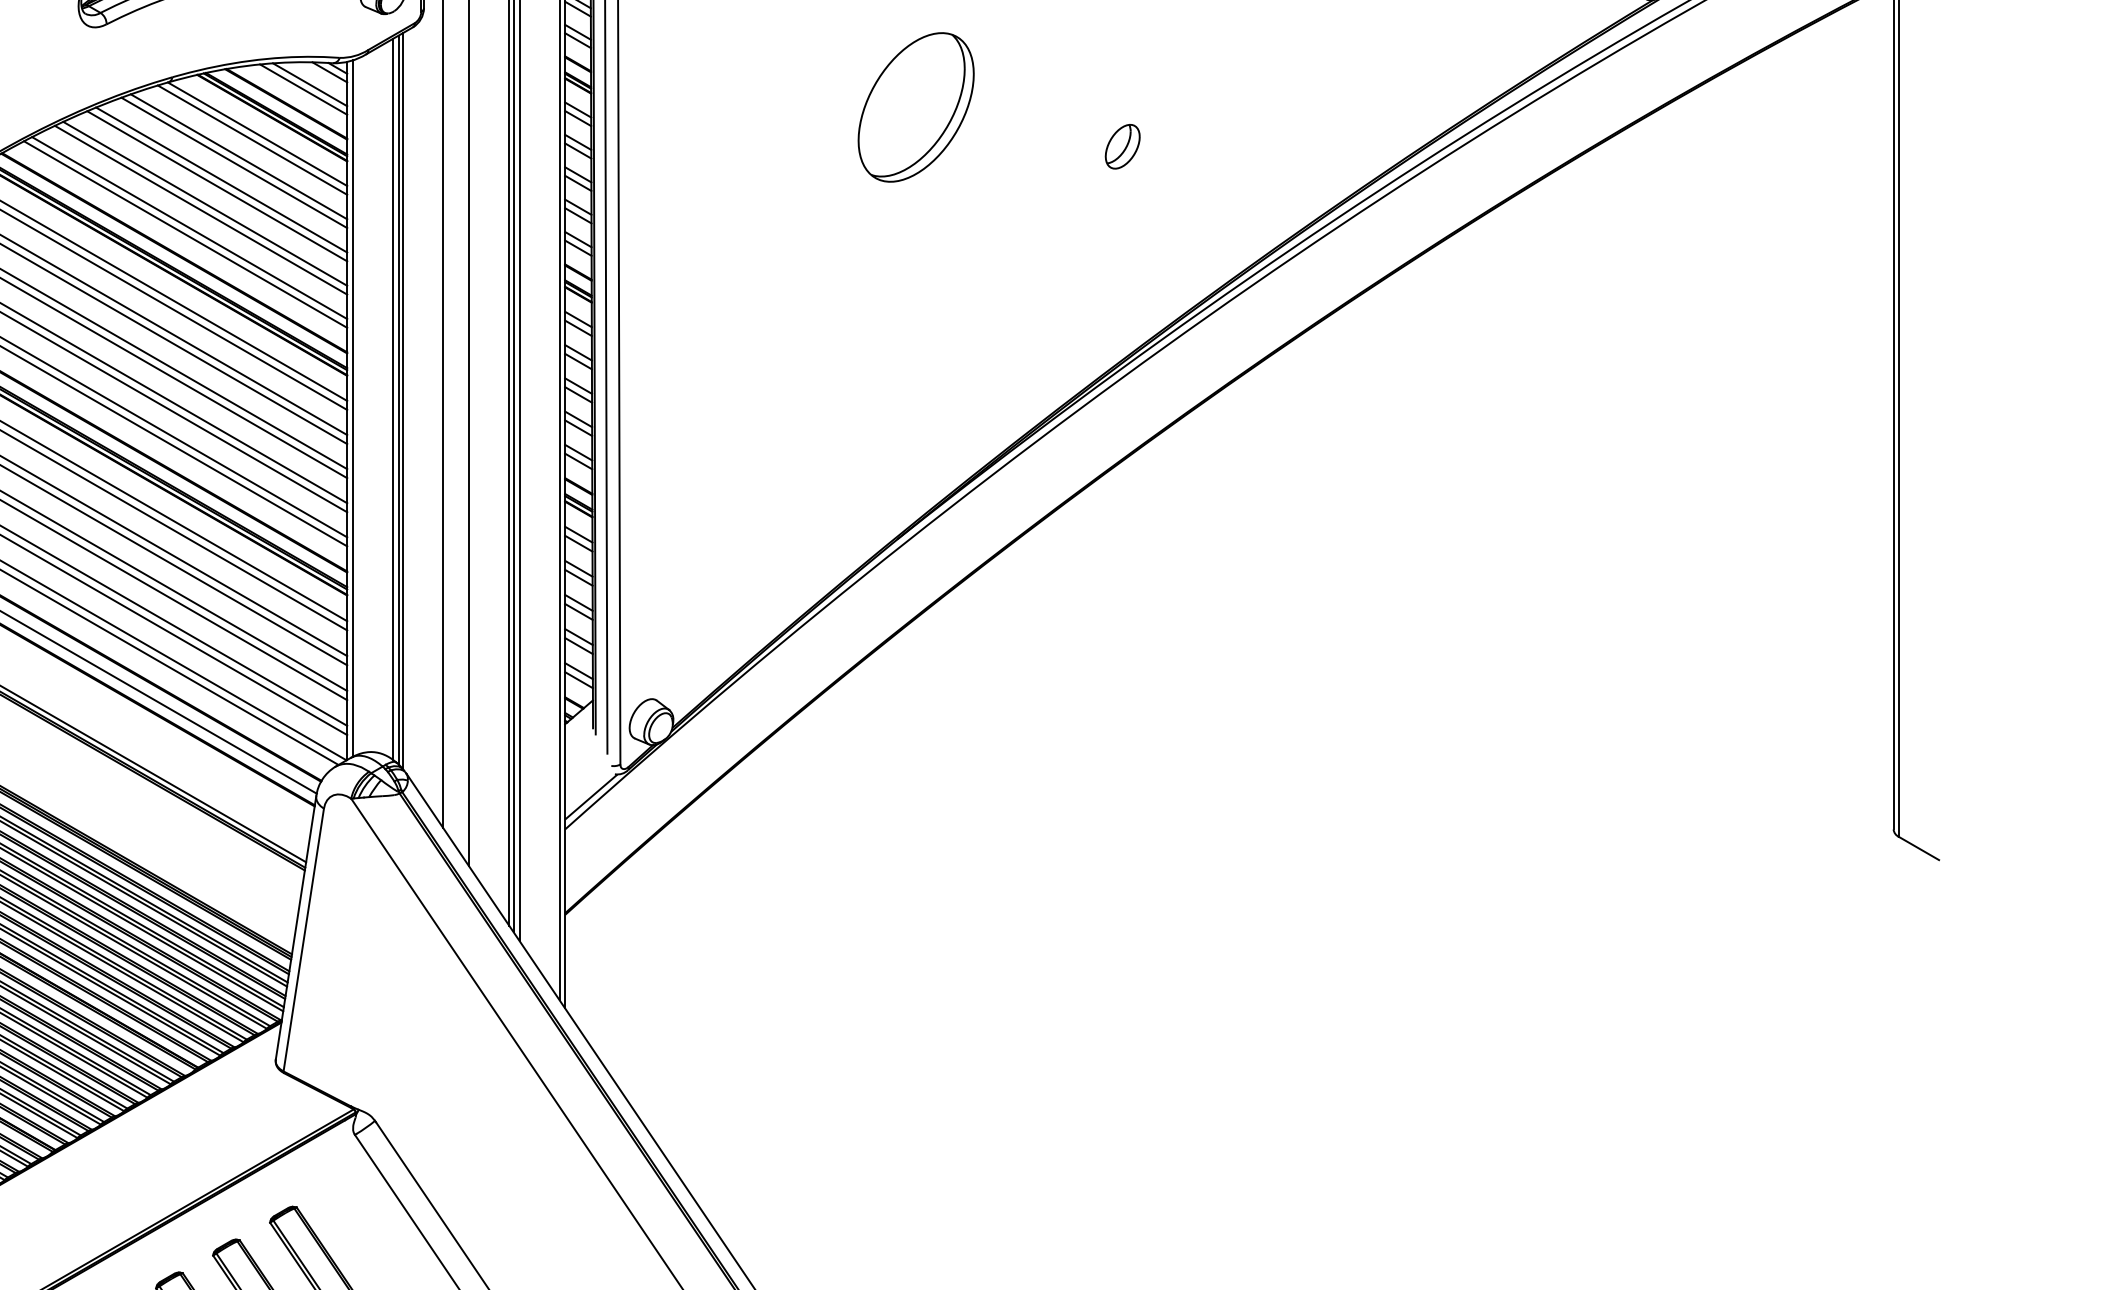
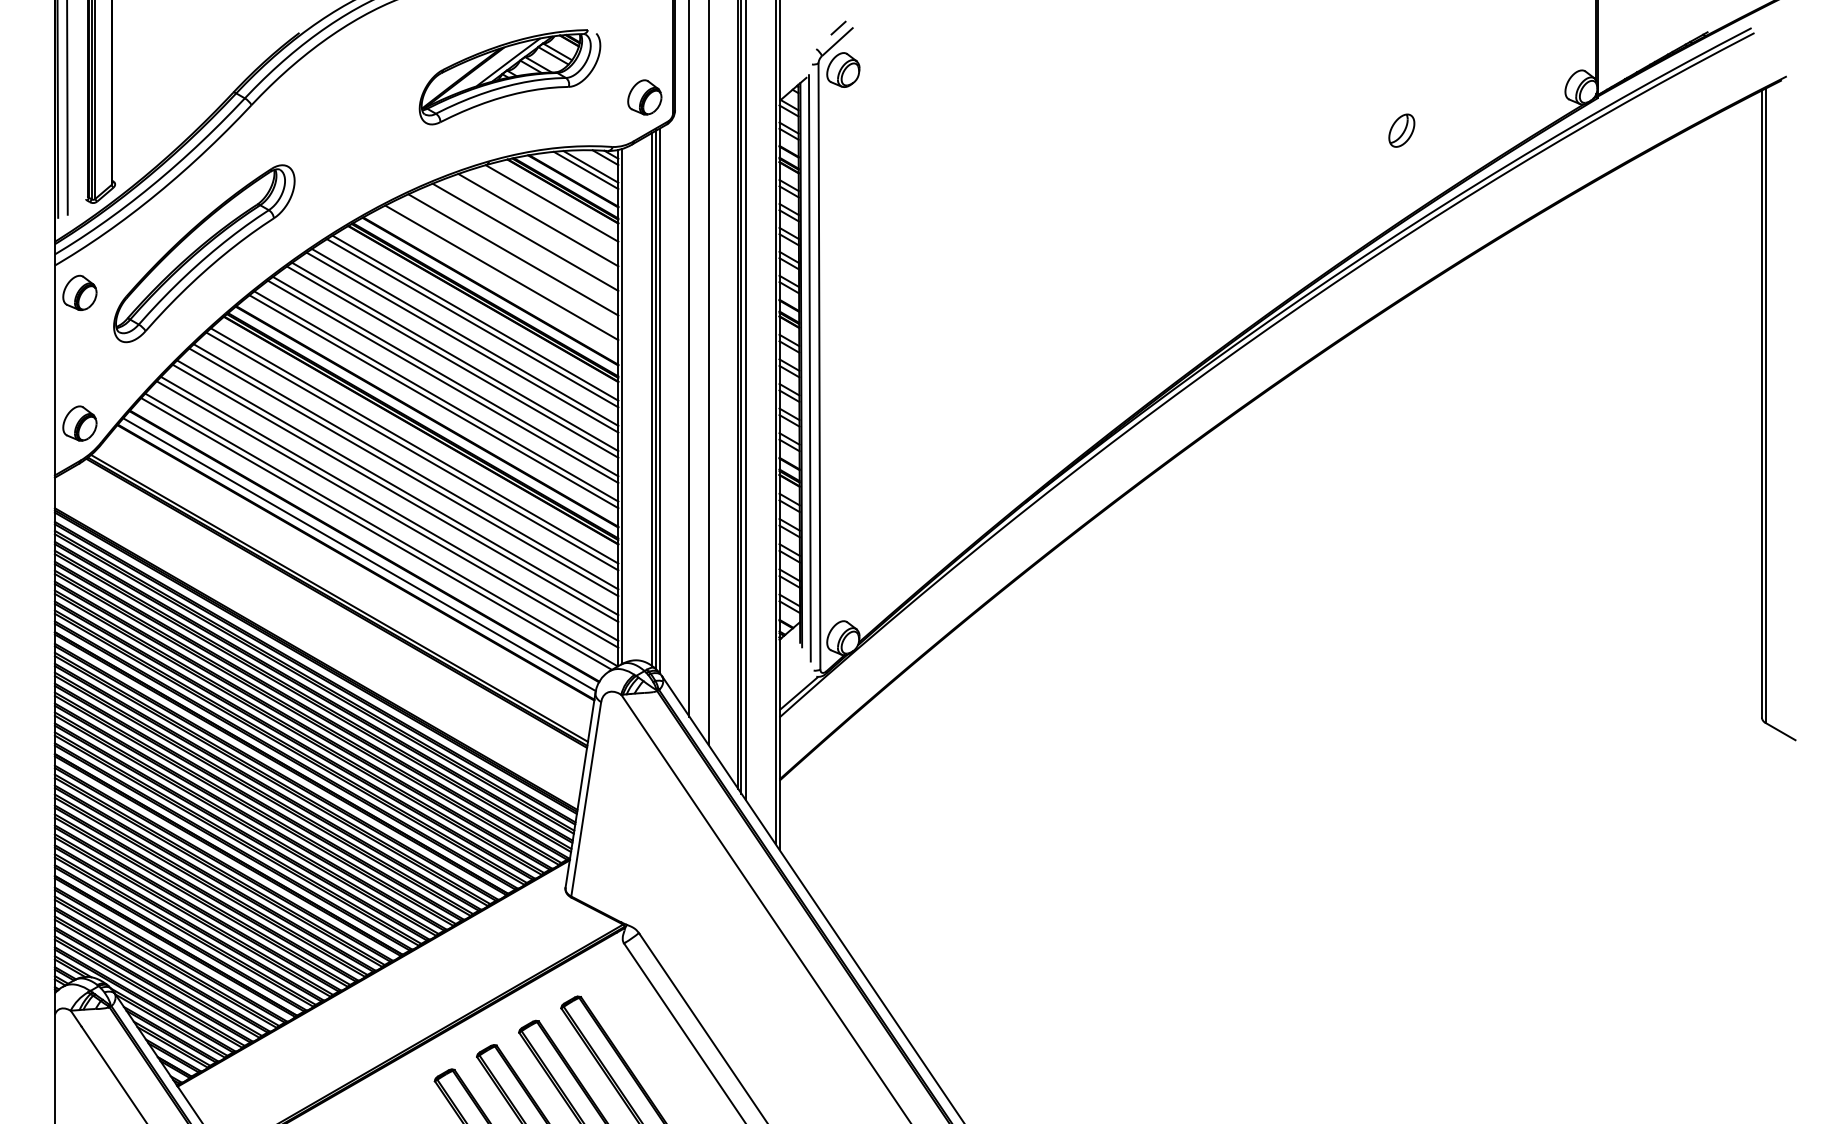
part: (915, 107) -> (1038, 183), removed
line: (252, 139) -> (548, 207), removed
part: (1122, 146) -> (1401, 130), moved
line: (233, 162) -> (534, 224), removed
line: (217, 185) -> (522, 241), removed
line: (201, 210) -> (510, 259), removed
line: (185, 234) -> (498, 277), removed

